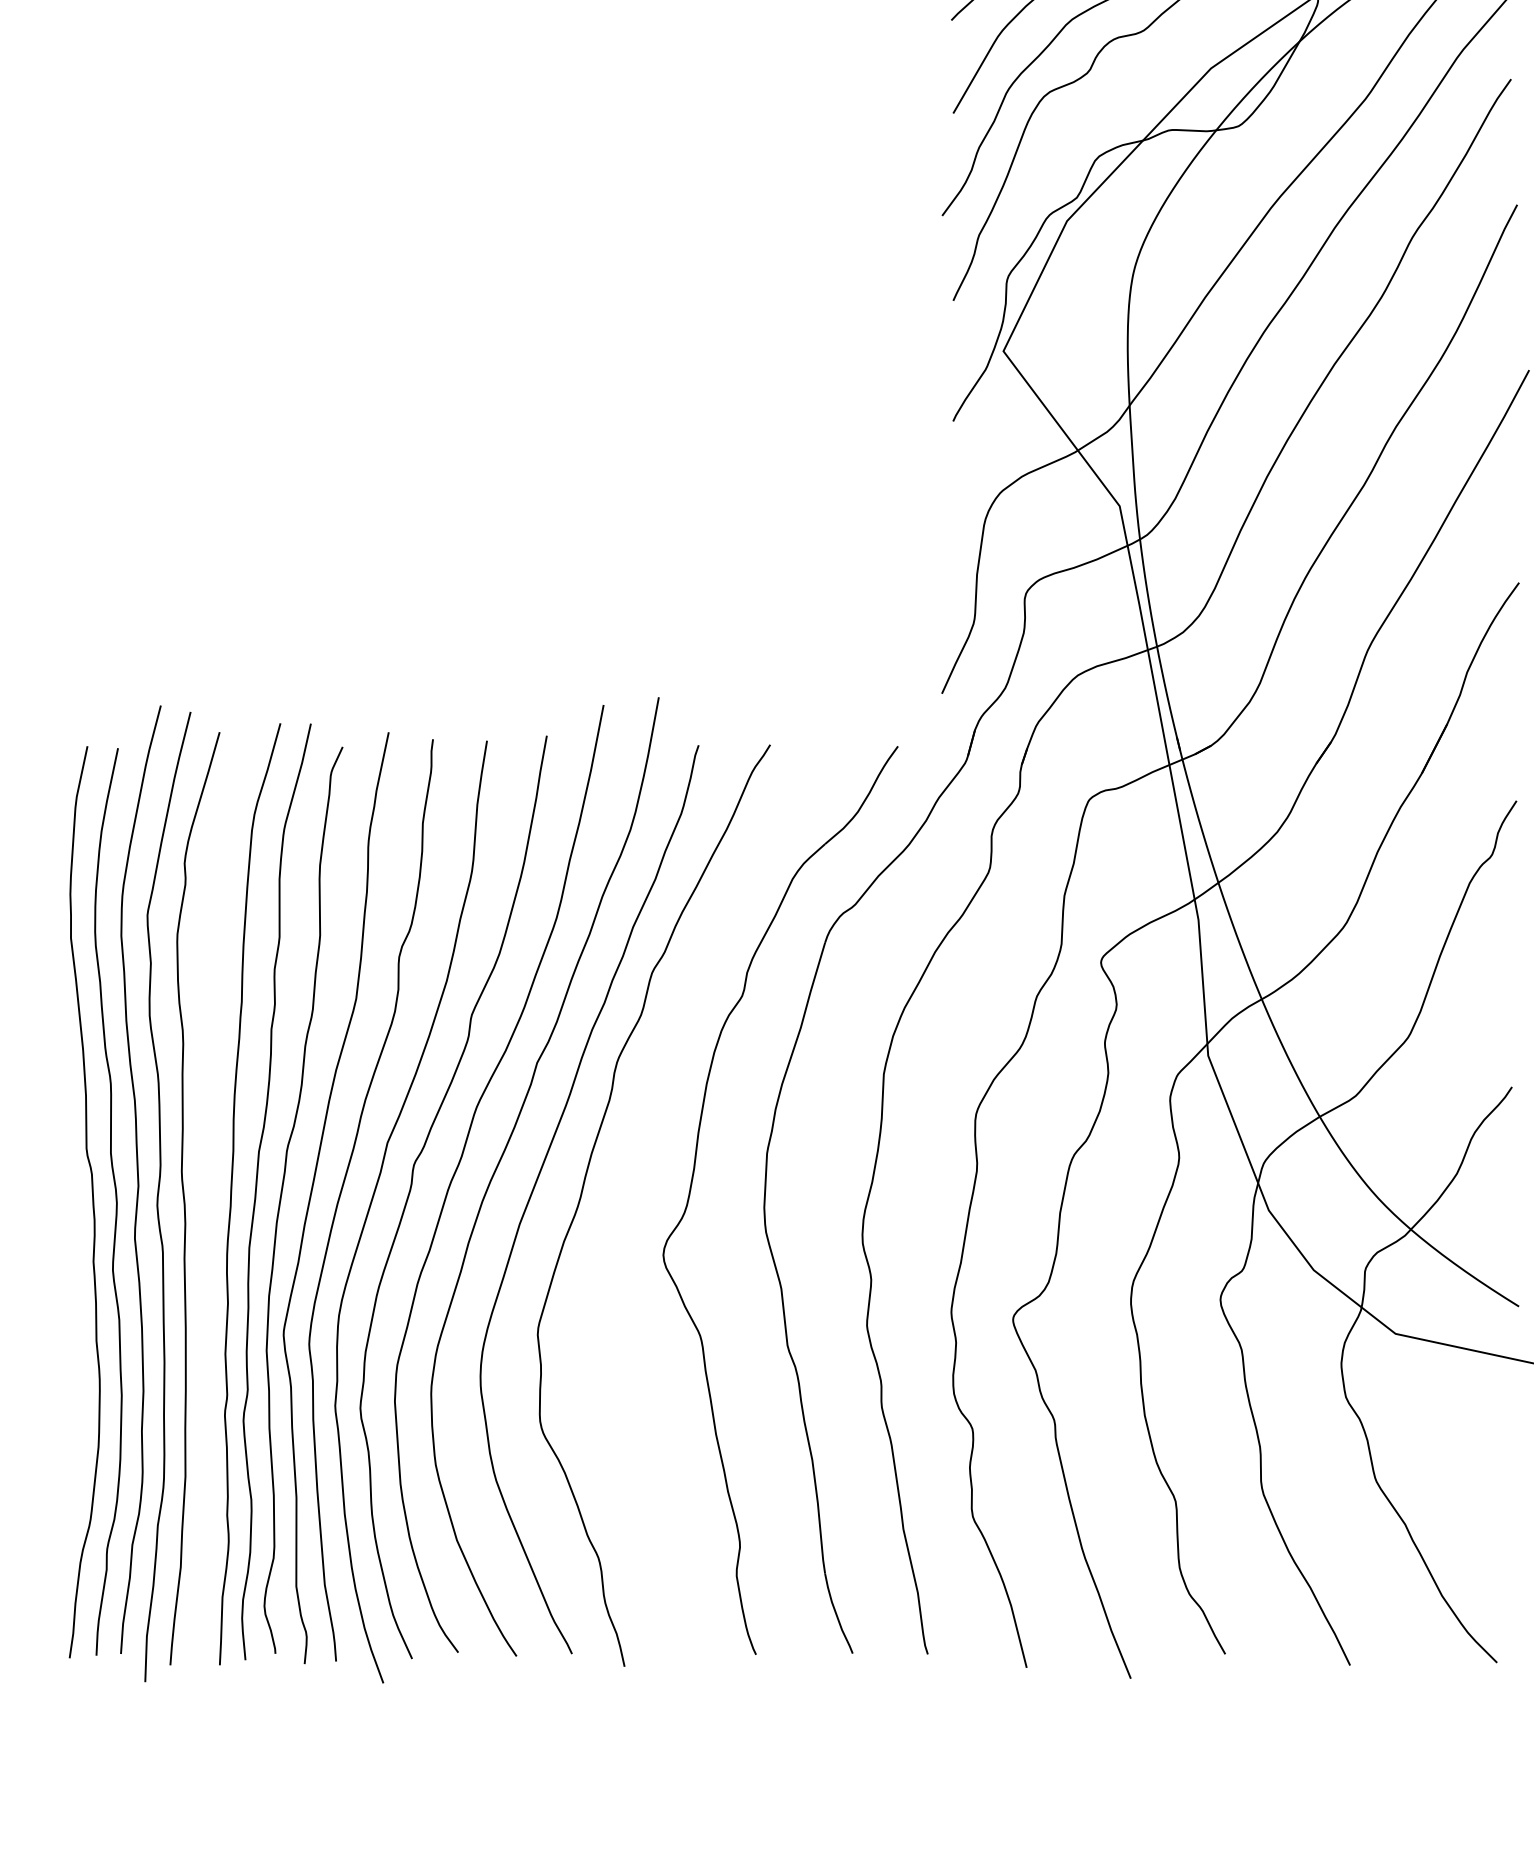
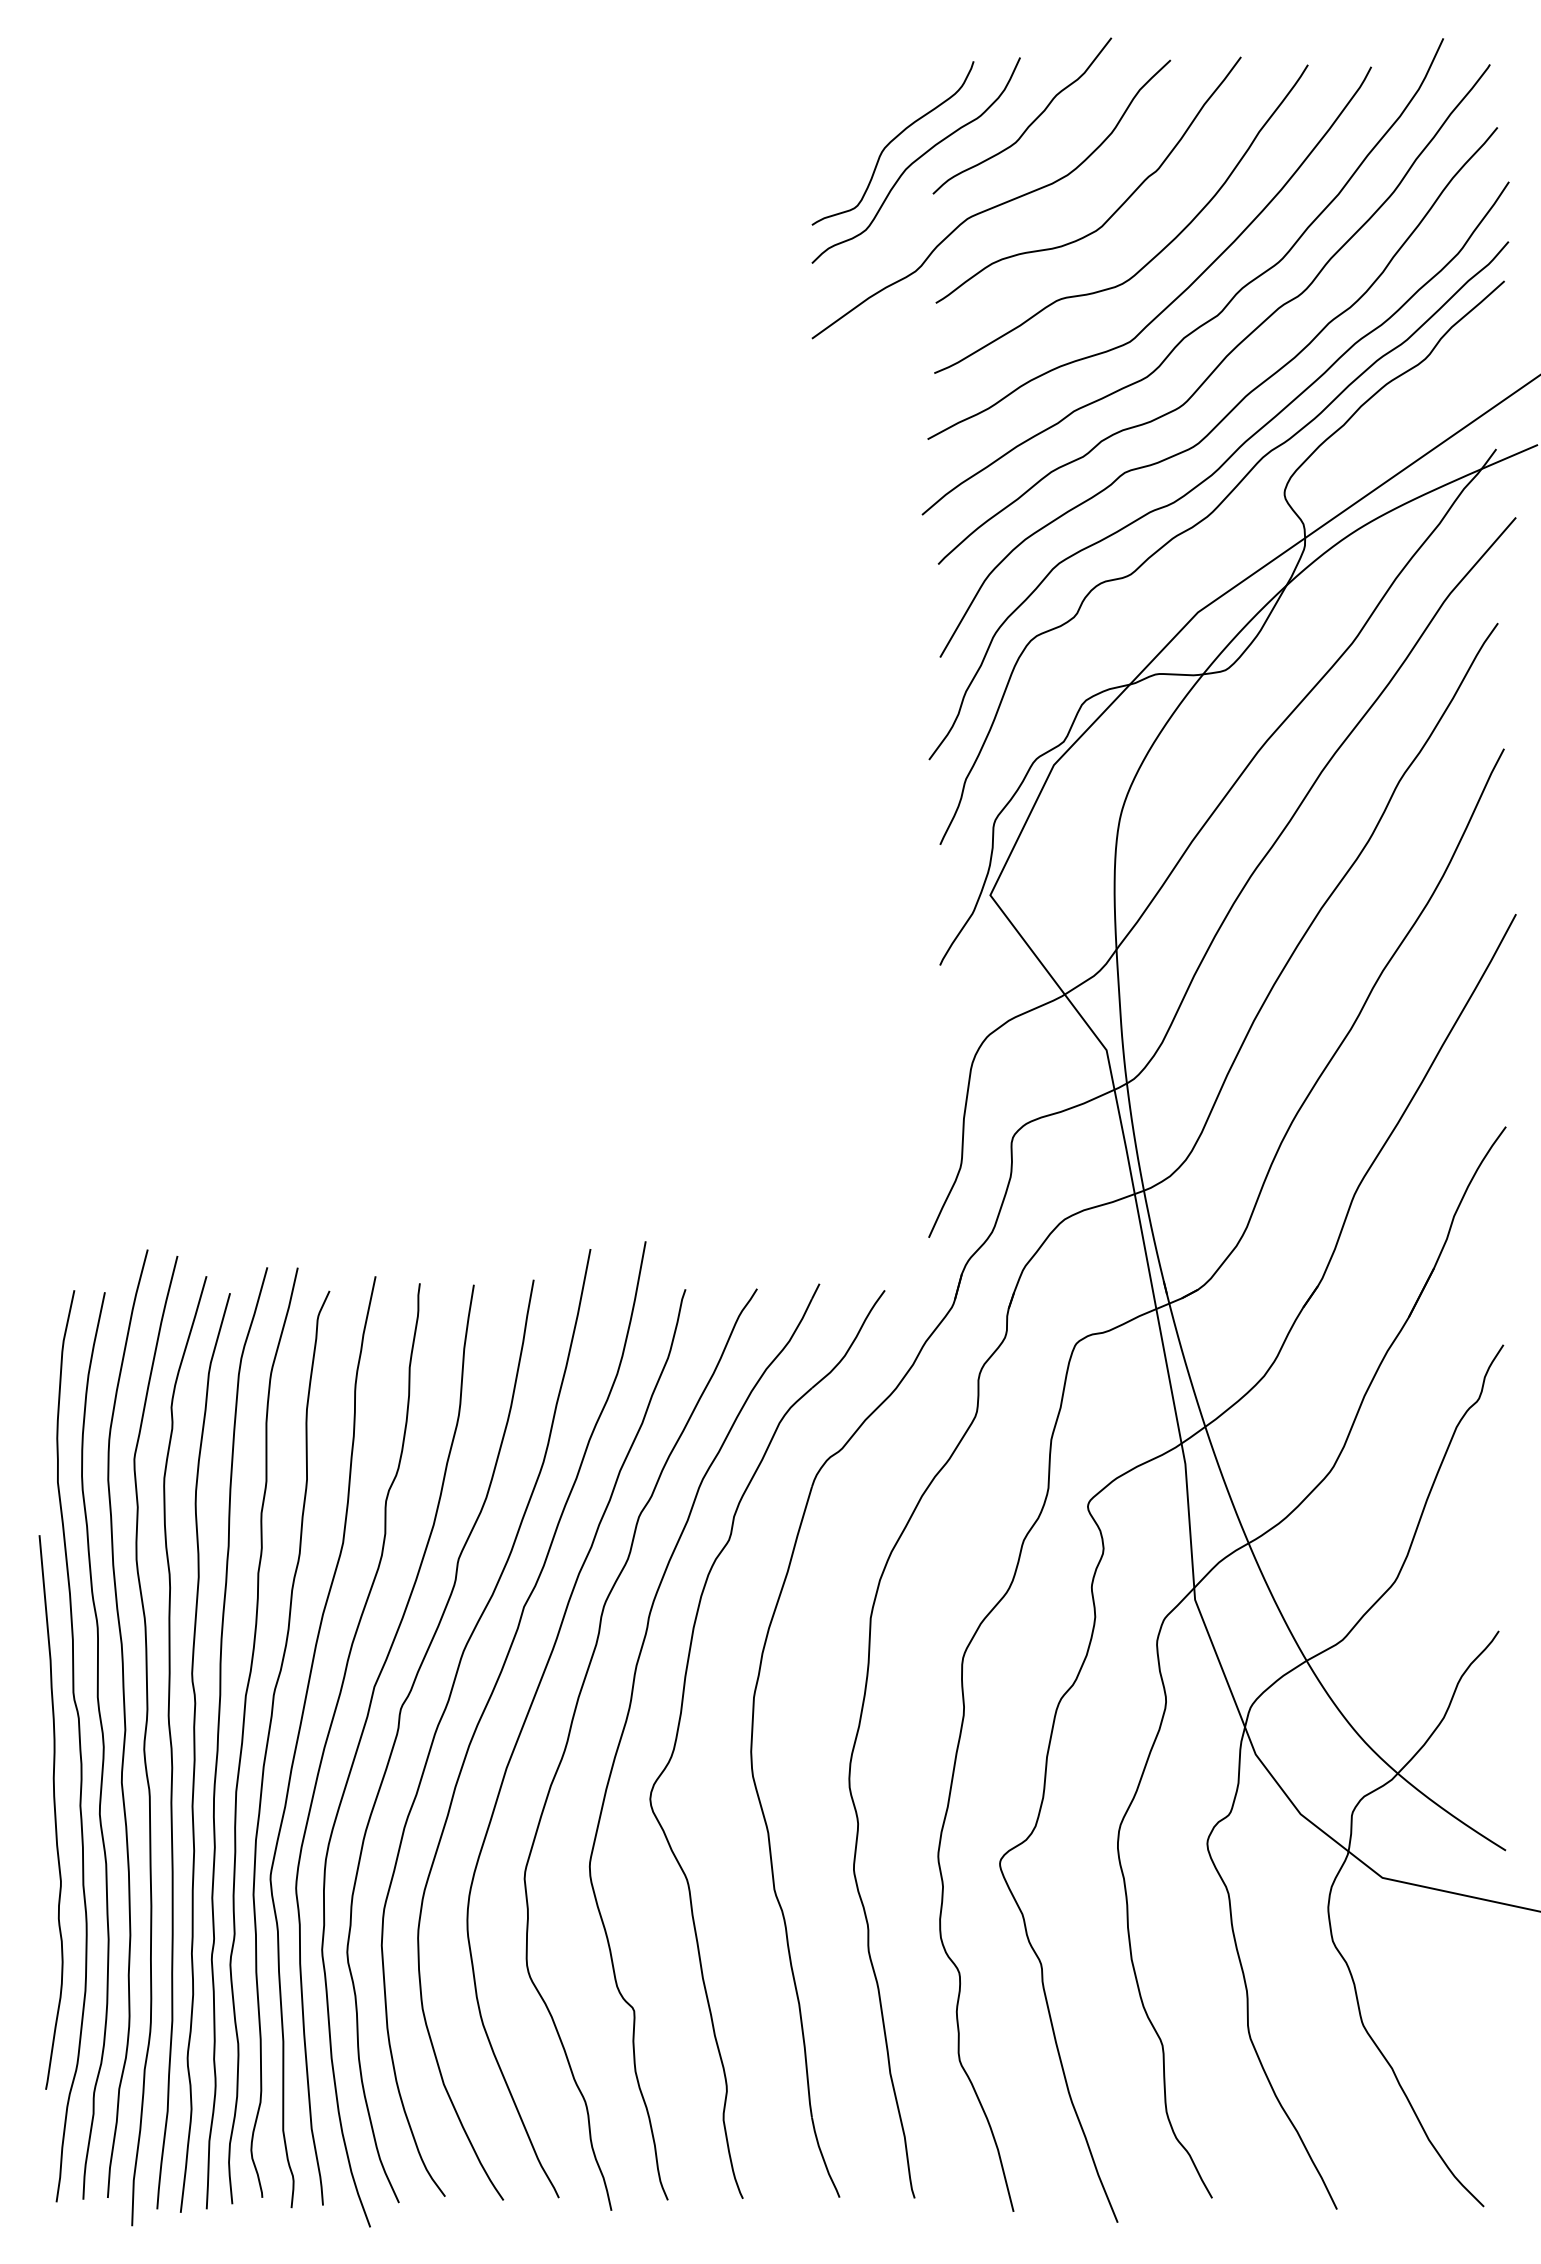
part: (640, 1177) -> (627, 1721), added
curve: (208, 1208) -> (195, 1752), added
curve: (67, 1268) -> (54, 1812), added

